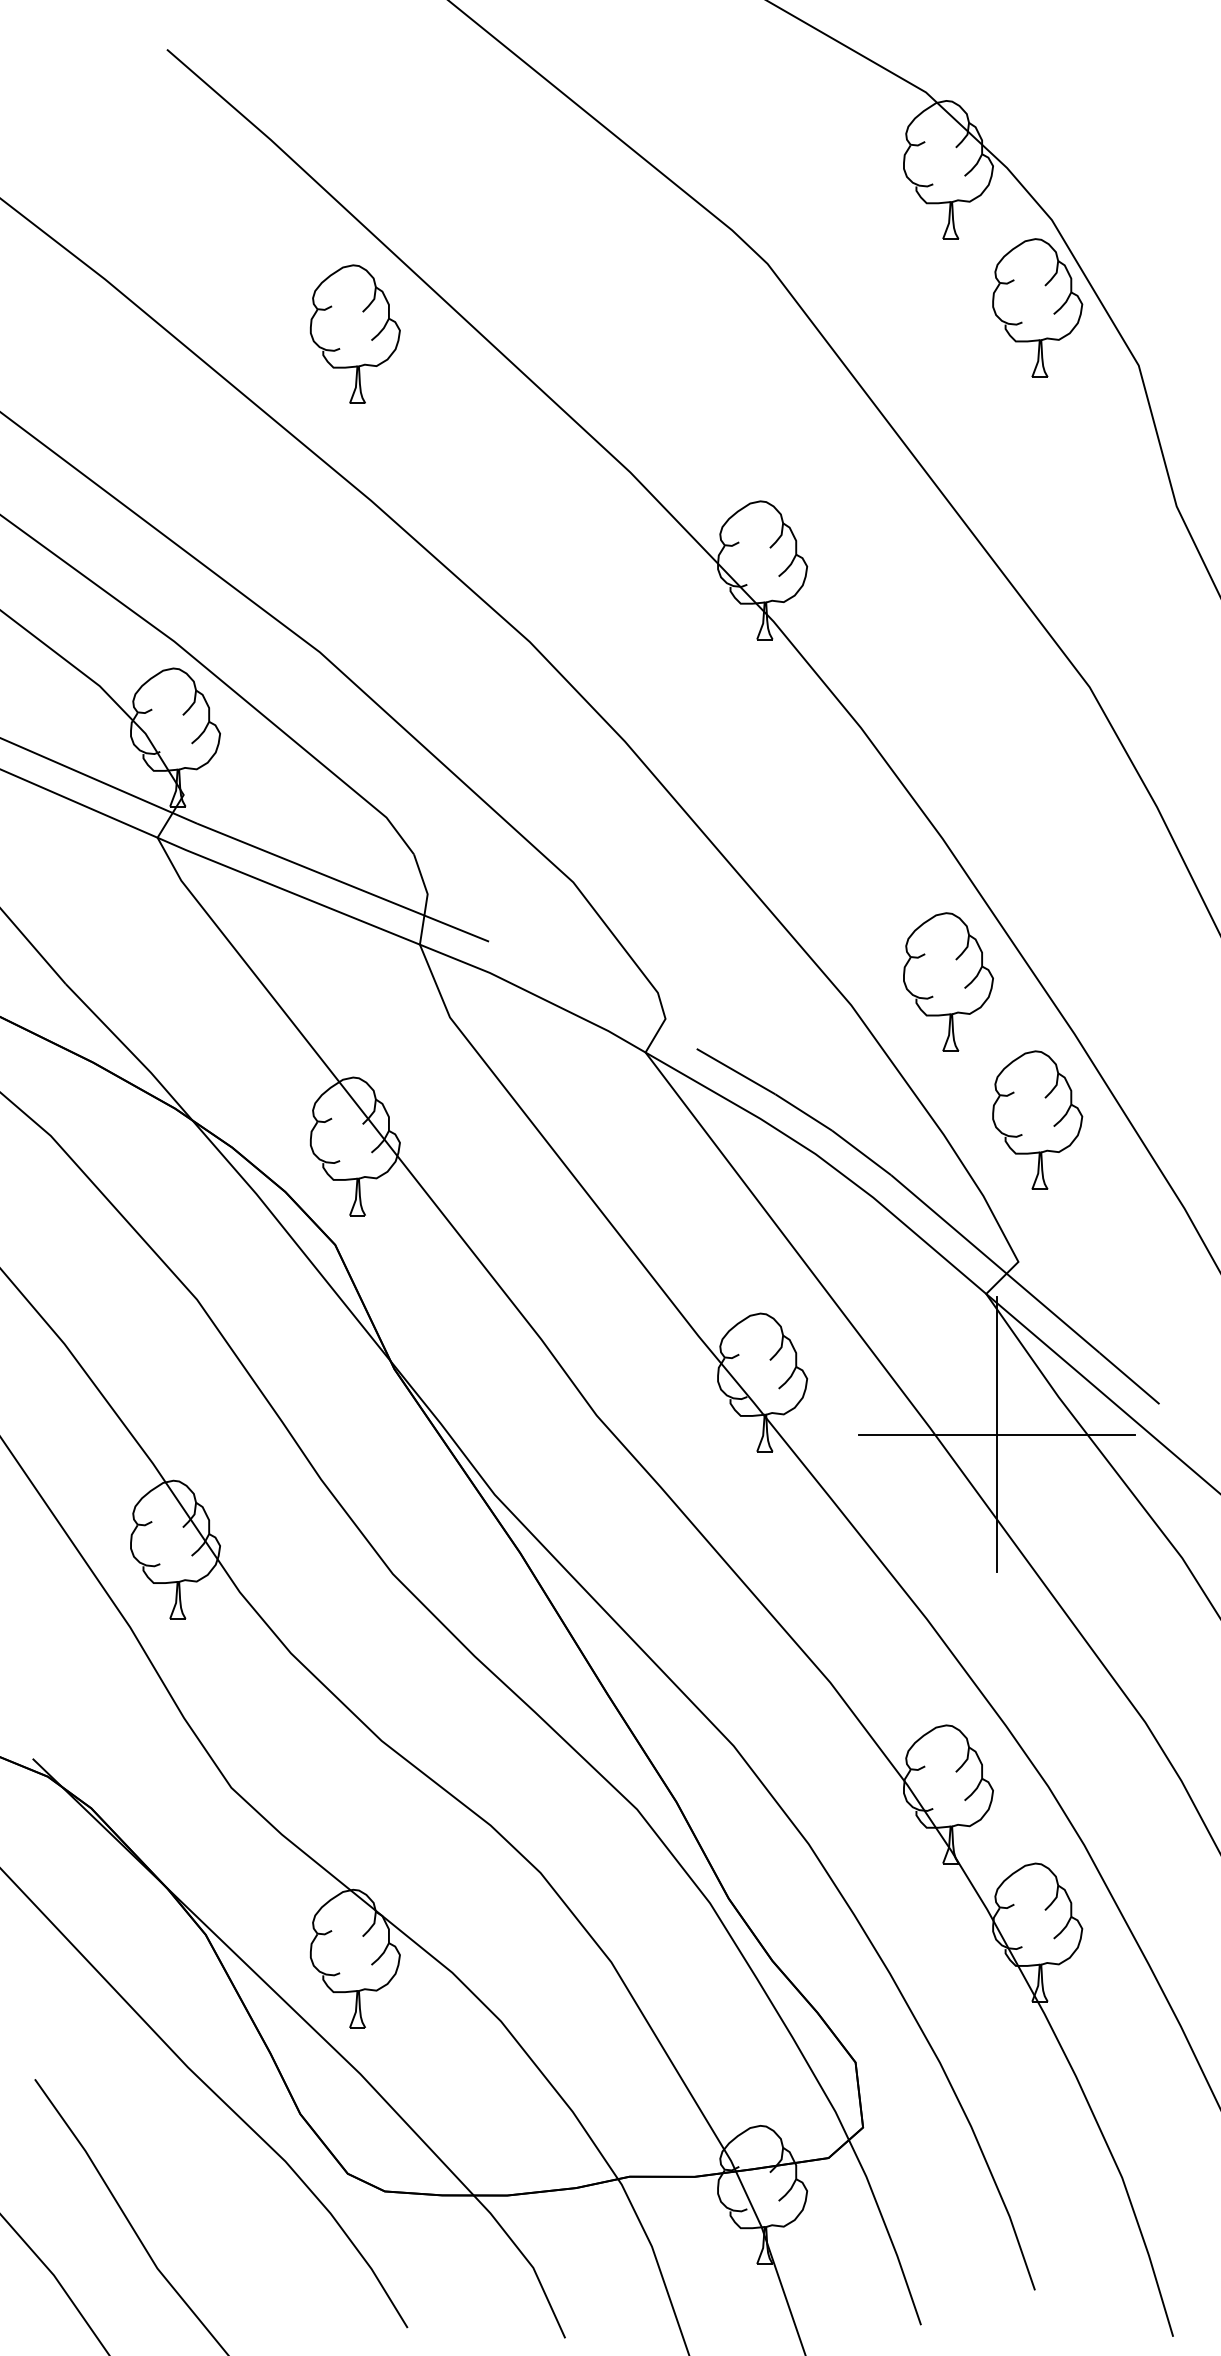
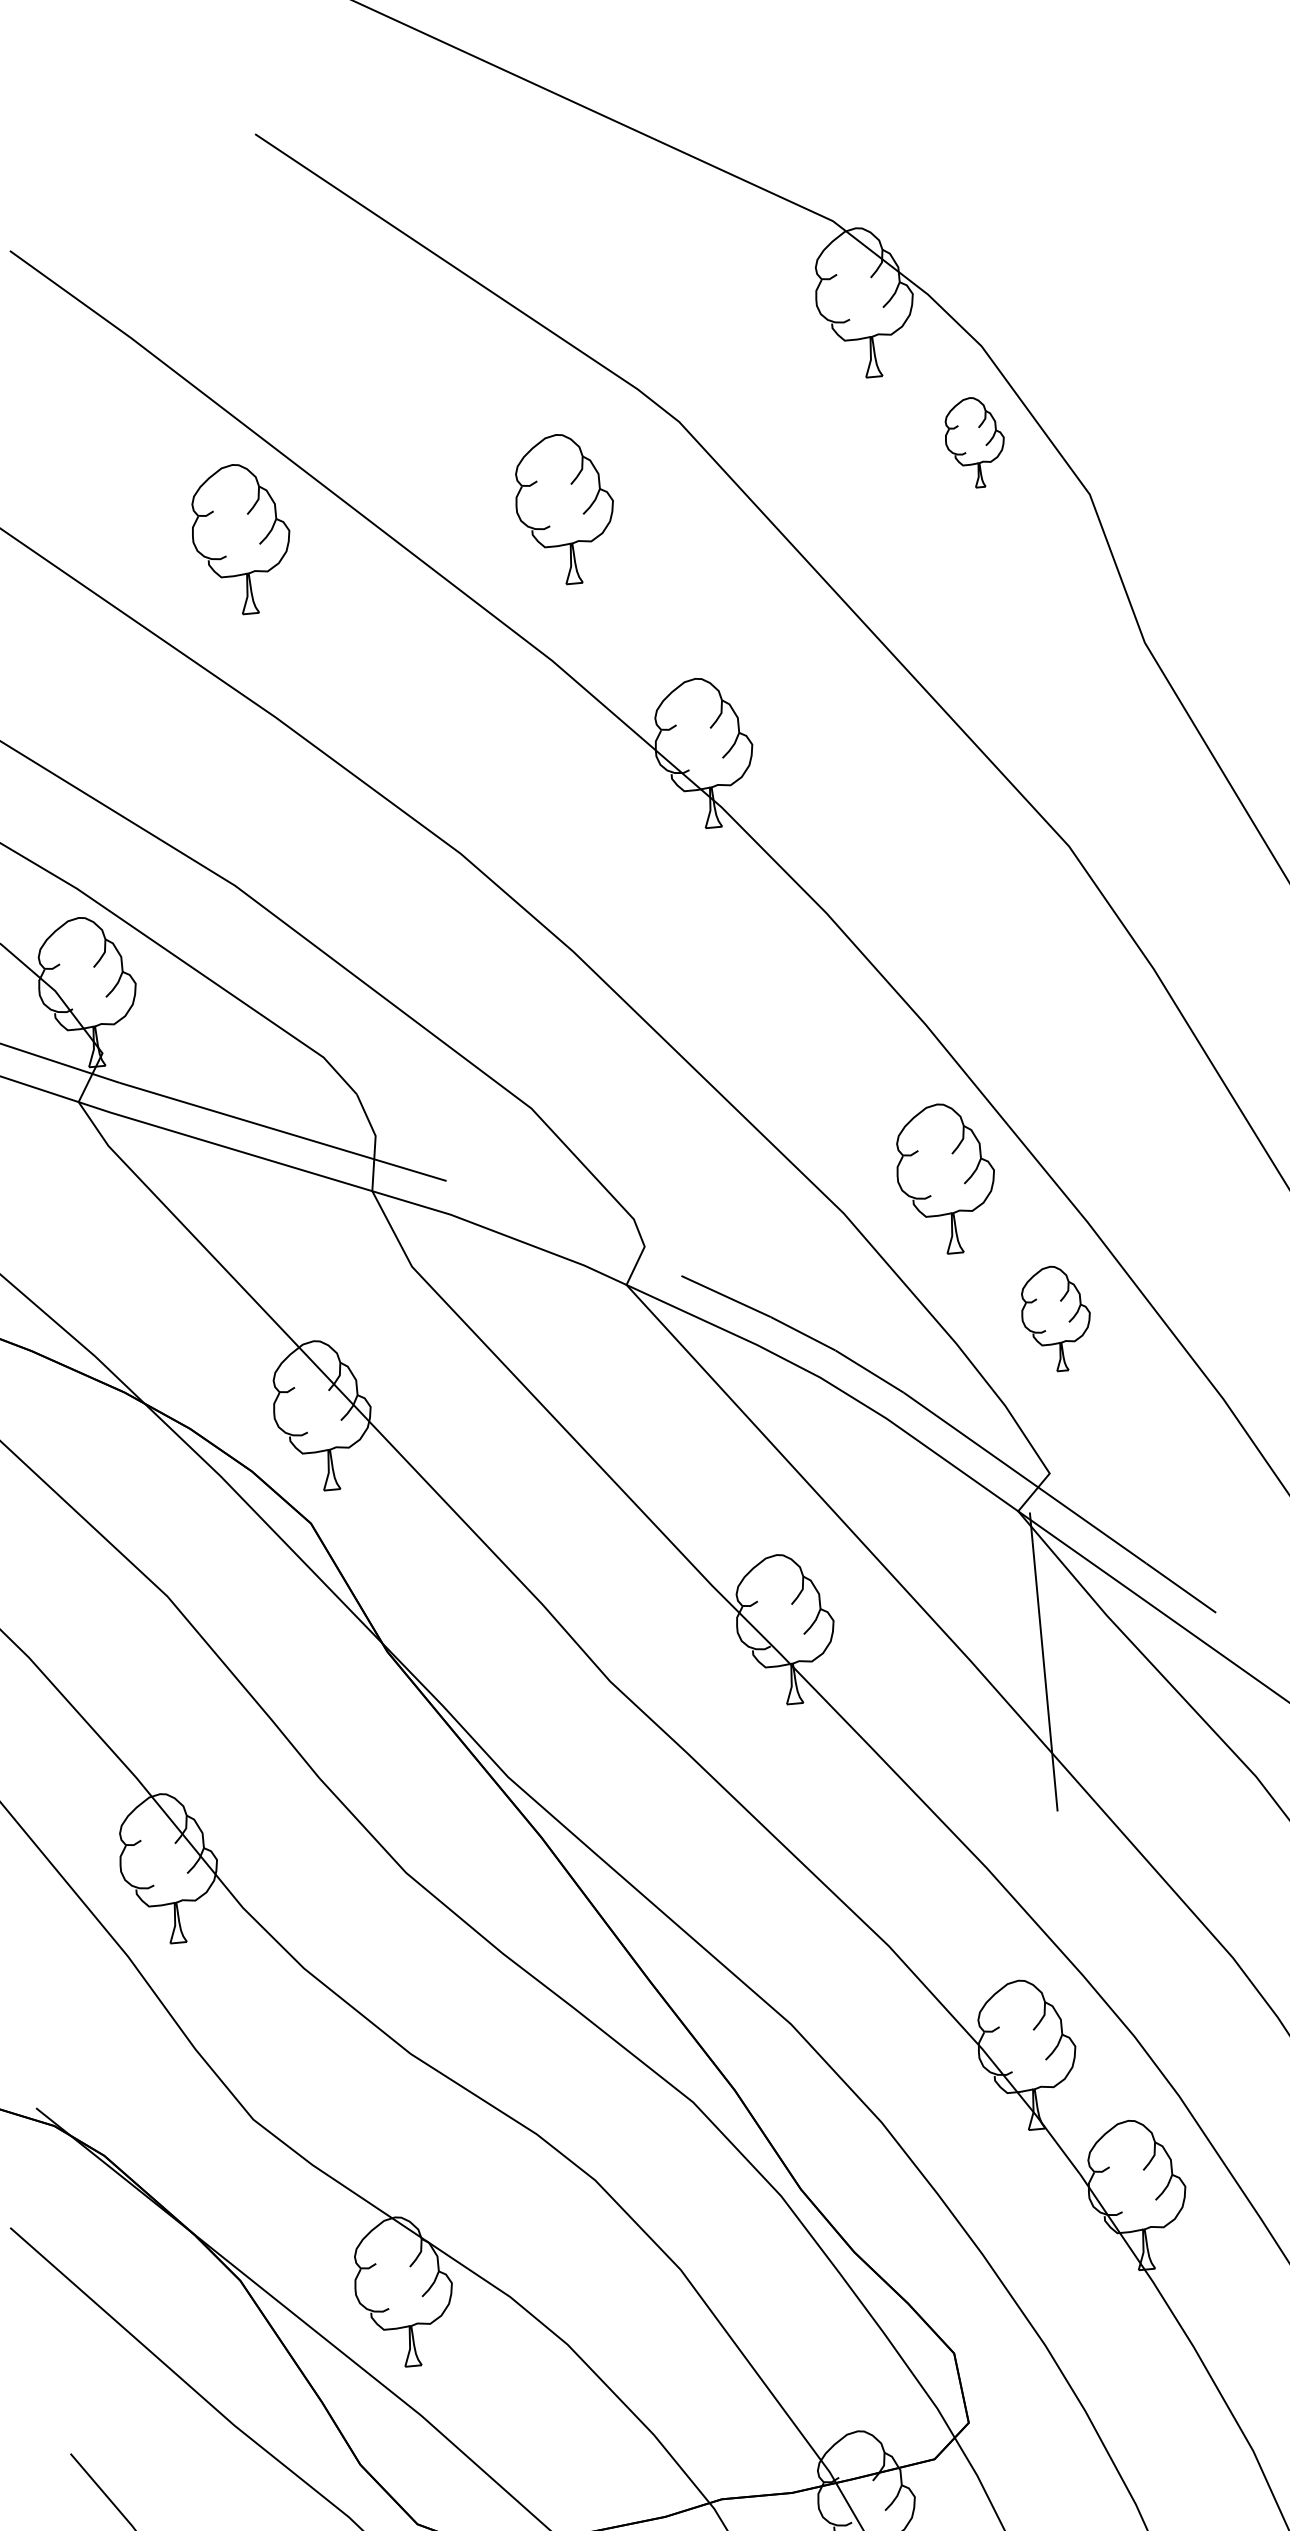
part: (1037, 307) -> (974, 442), size x0.6
part: (654, 333) -> (564, 508), added
part: (1037, 1119) -> (1056, 1317), size x0.7
line: (996, 1434) -> (1043, 1661), removed

